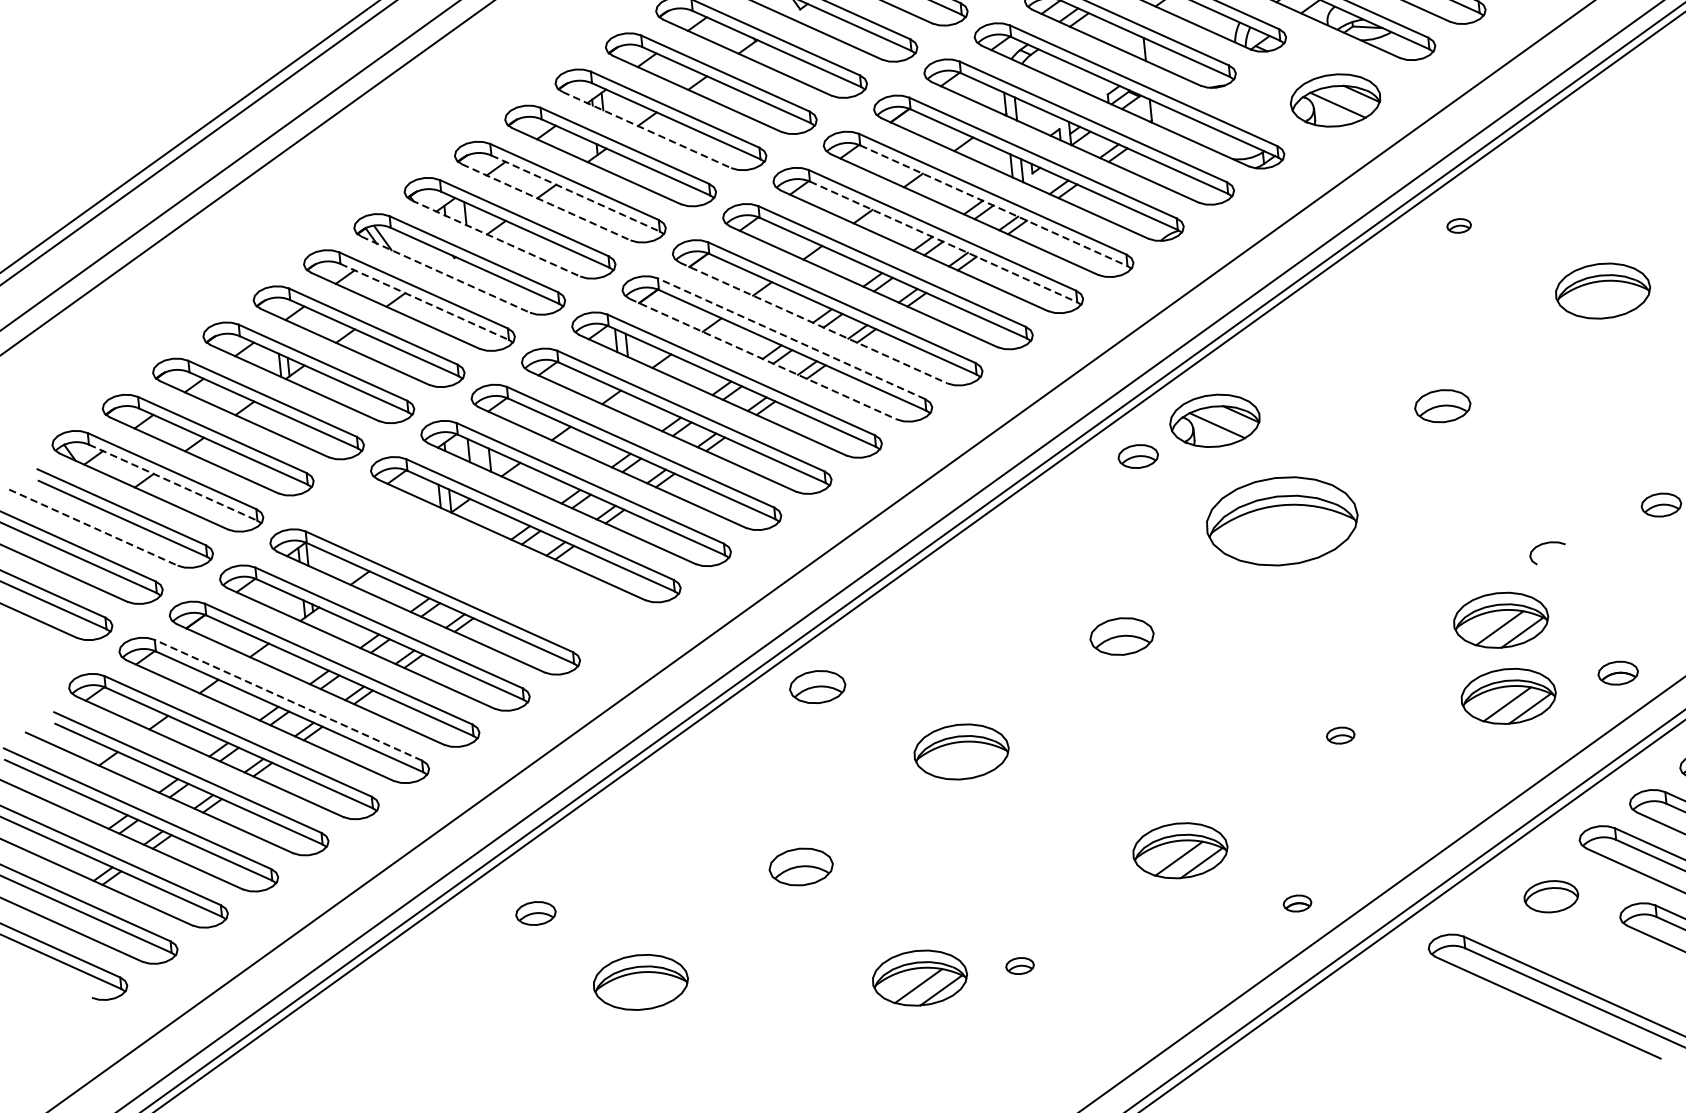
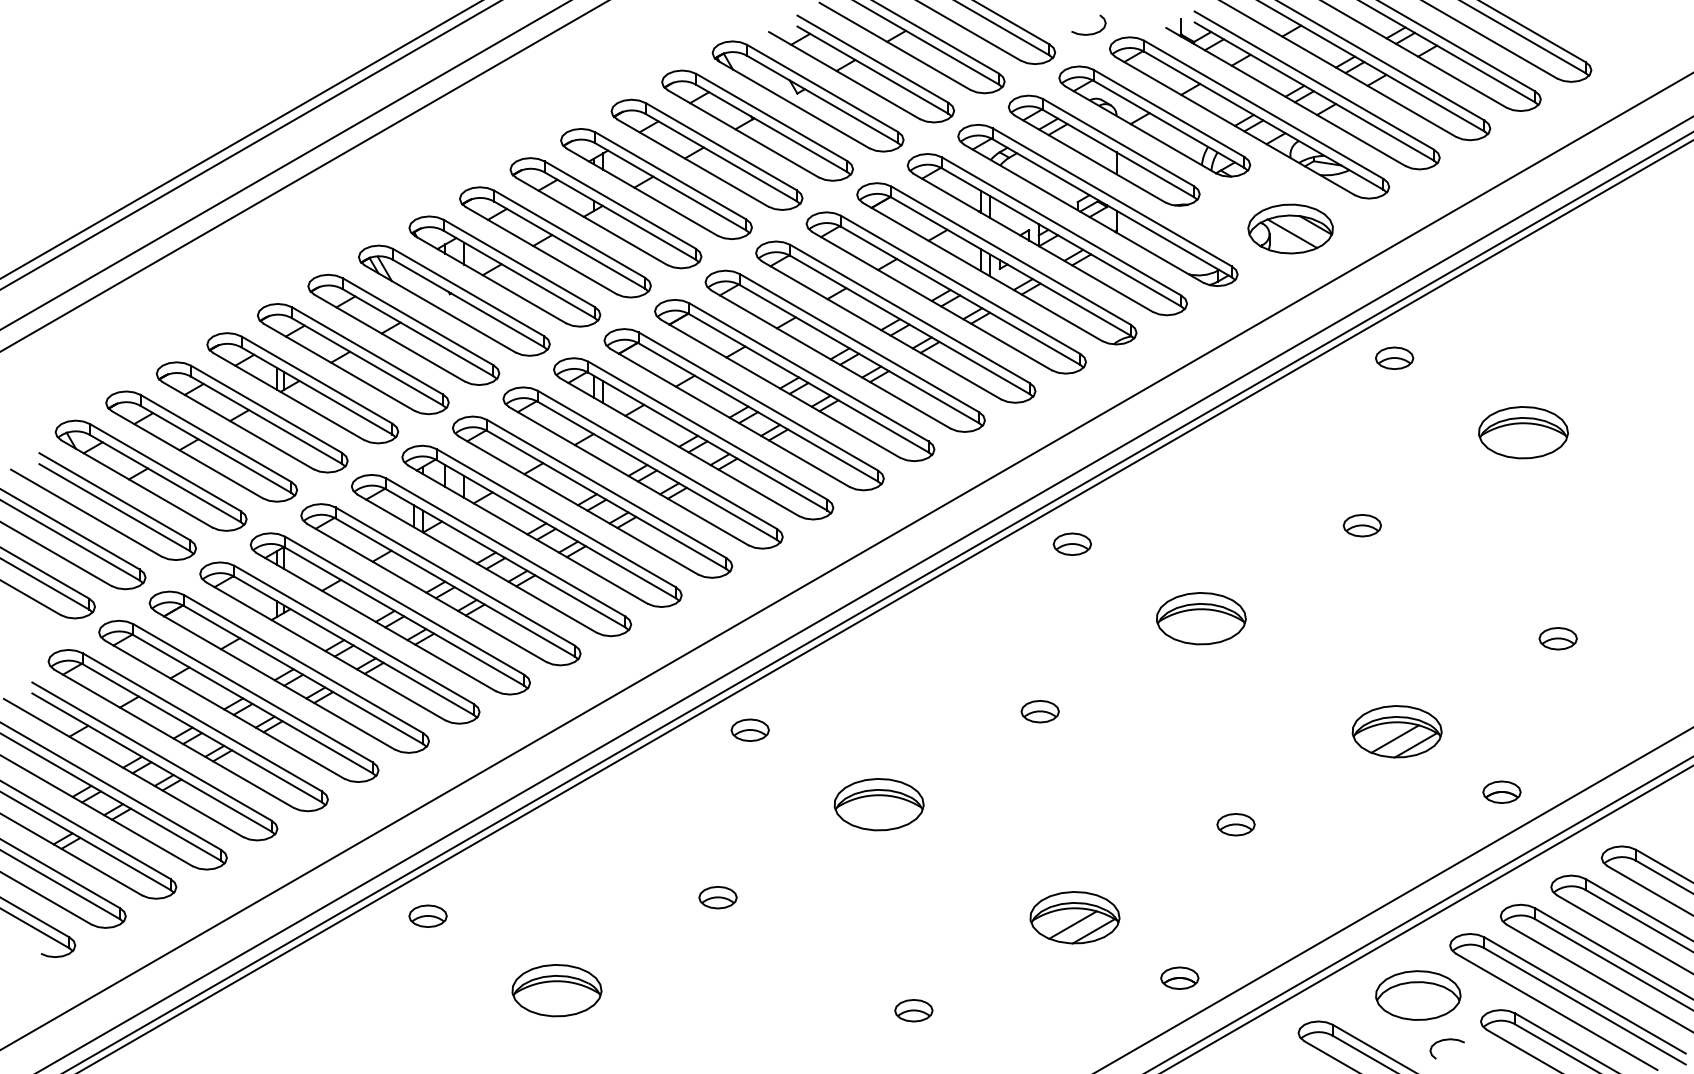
line: (647, 130) -> (642, 192), dashed -> solid
line: (576, 193) -> (570, 245), dashed -> solid
line: (546, 202) -> (541, 250), dashed -> solid
line: (993, 205) -> (960, 295), dashed -> solid
part: (1458, 225) -> (1394, 357), size x1.67
line: (496, 239) -> (491, 280), dashed -> solid
line: (944, 242) -> (910, 325), dashed -> solid
line: (446, 275) -> (440, 309), dashed -> solid
line: (425, 301) -> (418, 332), dashed -> solid
line: (813, 322) -> (780, 388), dashed -> solid
line: (790, 338) -> (757, 401), dashed -> solid
line: (763, 359) -> (730, 418), dashed -> solid
part: (1441, 406) -> (1361, 525), size x0.71
part: (1214, 420) -> (1147, 517), removed
line: (173, 482) -> (165, 478), dashed -> solid
part: (1282, 521) -> (1201, 618), size x0.62
line: (93, 527) -> (86, 513), dashed -> solid
curve: (1546, 544) -> (1446, 1040), moved
part: (475, 565) -> (440, 584), added
part: (1121, 636) -> (1039, 711), size x0.62
part: (816, 686) -> (749, 729), size x0.71
part: (1507, 696) -> (1396, 803), removed
line: (287, 699) -> (252, 692), dashed -> solid
part: (1340, 735) -> (1235, 824), size x1.43
part: (800, 867) -> (717, 897), size x0.62
part: (1551, 896) -> (1418, 995), size x1.67
part: (1297, 902) -> (1179, 977), size x1.43
part: (535, 912) -> (427, 915), moved
part: (1019, 965) -> (913, 1010), size x1.43
part: (919, 977) -> (818, 1012), removed

